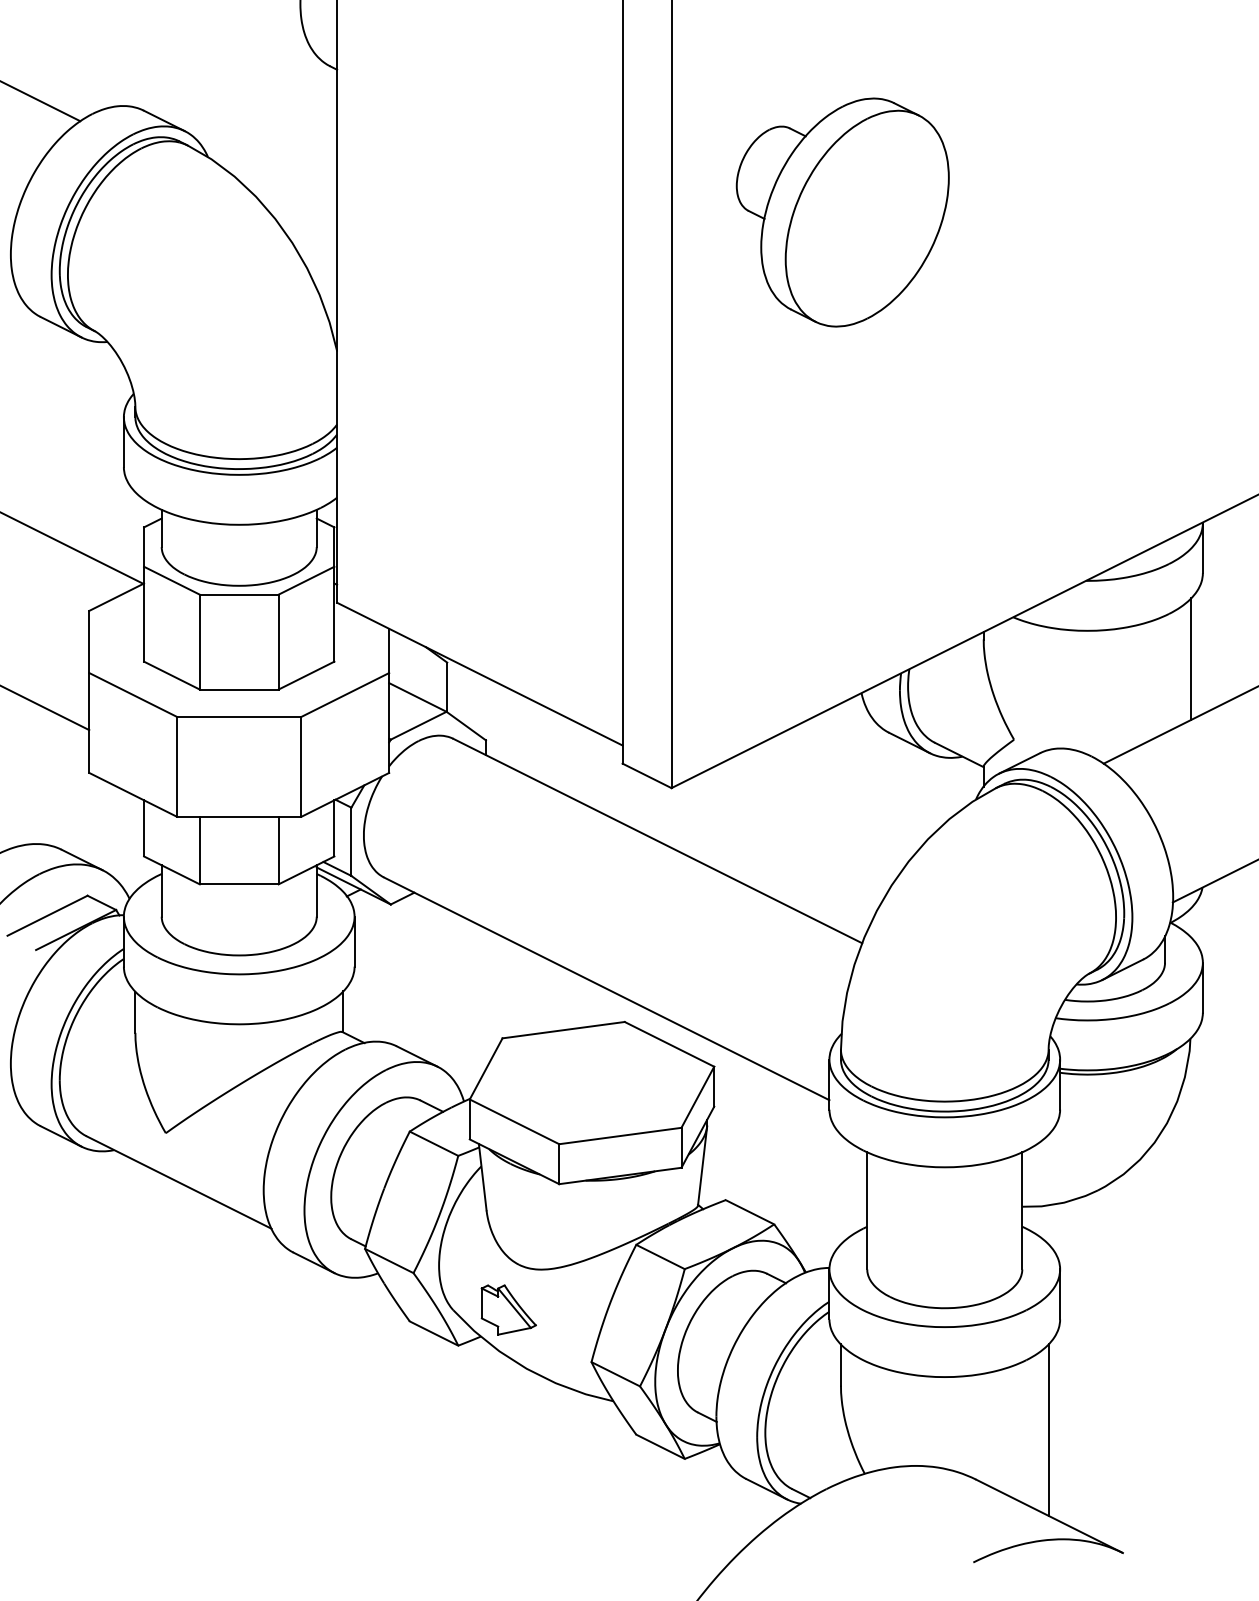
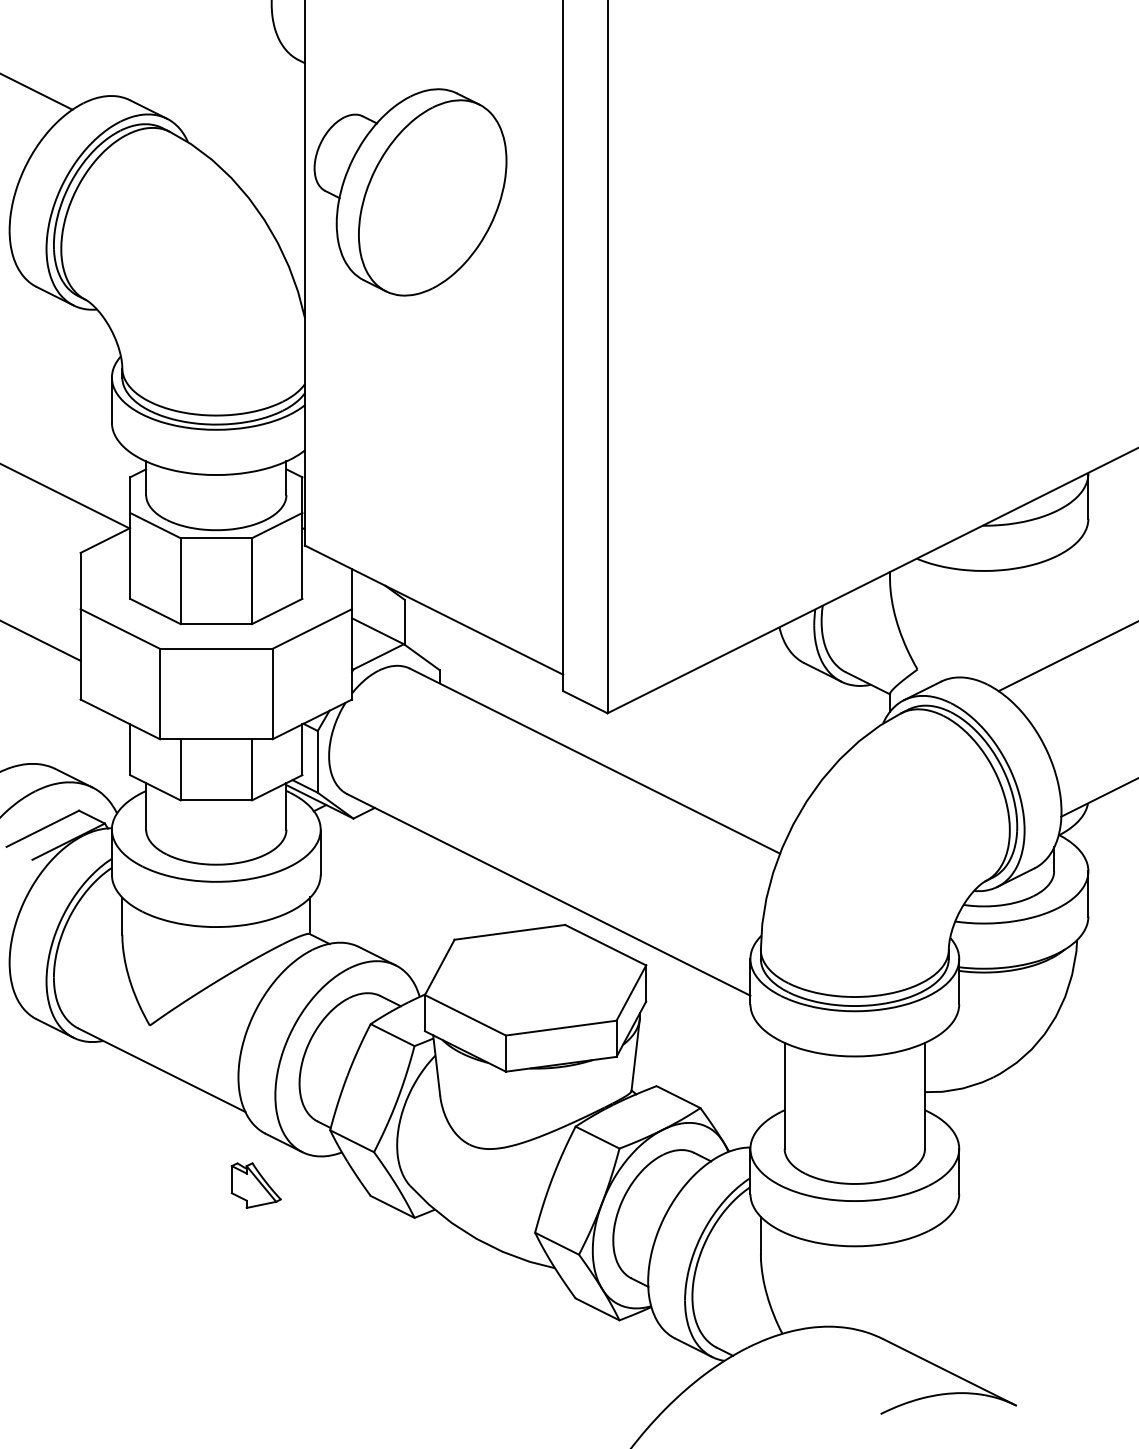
part: (842, 212) -> (410, 192), moved
line: (1190, 659) -> (1077, 596), removed
part: (507, 1309) -> (255, 1185), moved
line: (1048, 1429) -> (948, 1293), removed

